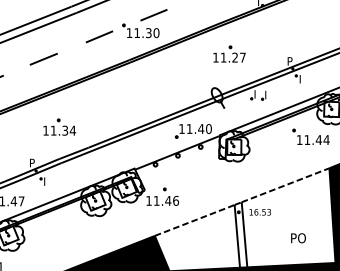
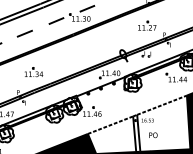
part: (229, 53) -> (147, 25), moved
text: (298, 238) -> (153, 135), moved

